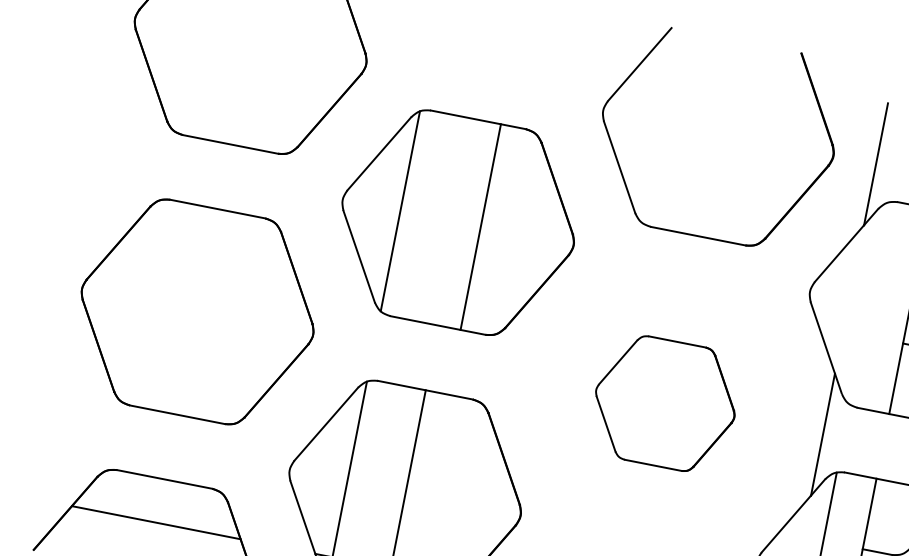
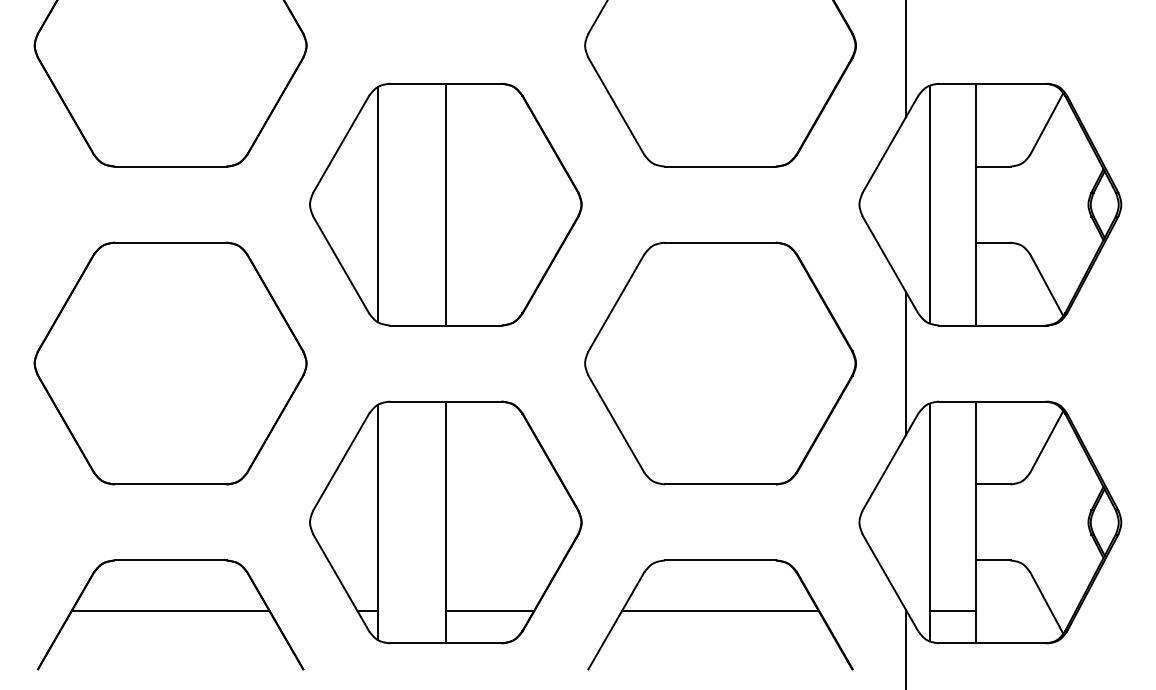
line: (480, 227) -> (446, 204), moved
line: (869, 303) -> (929, 204), added
part: (665, 403) -> (720, 363), size x1.67

